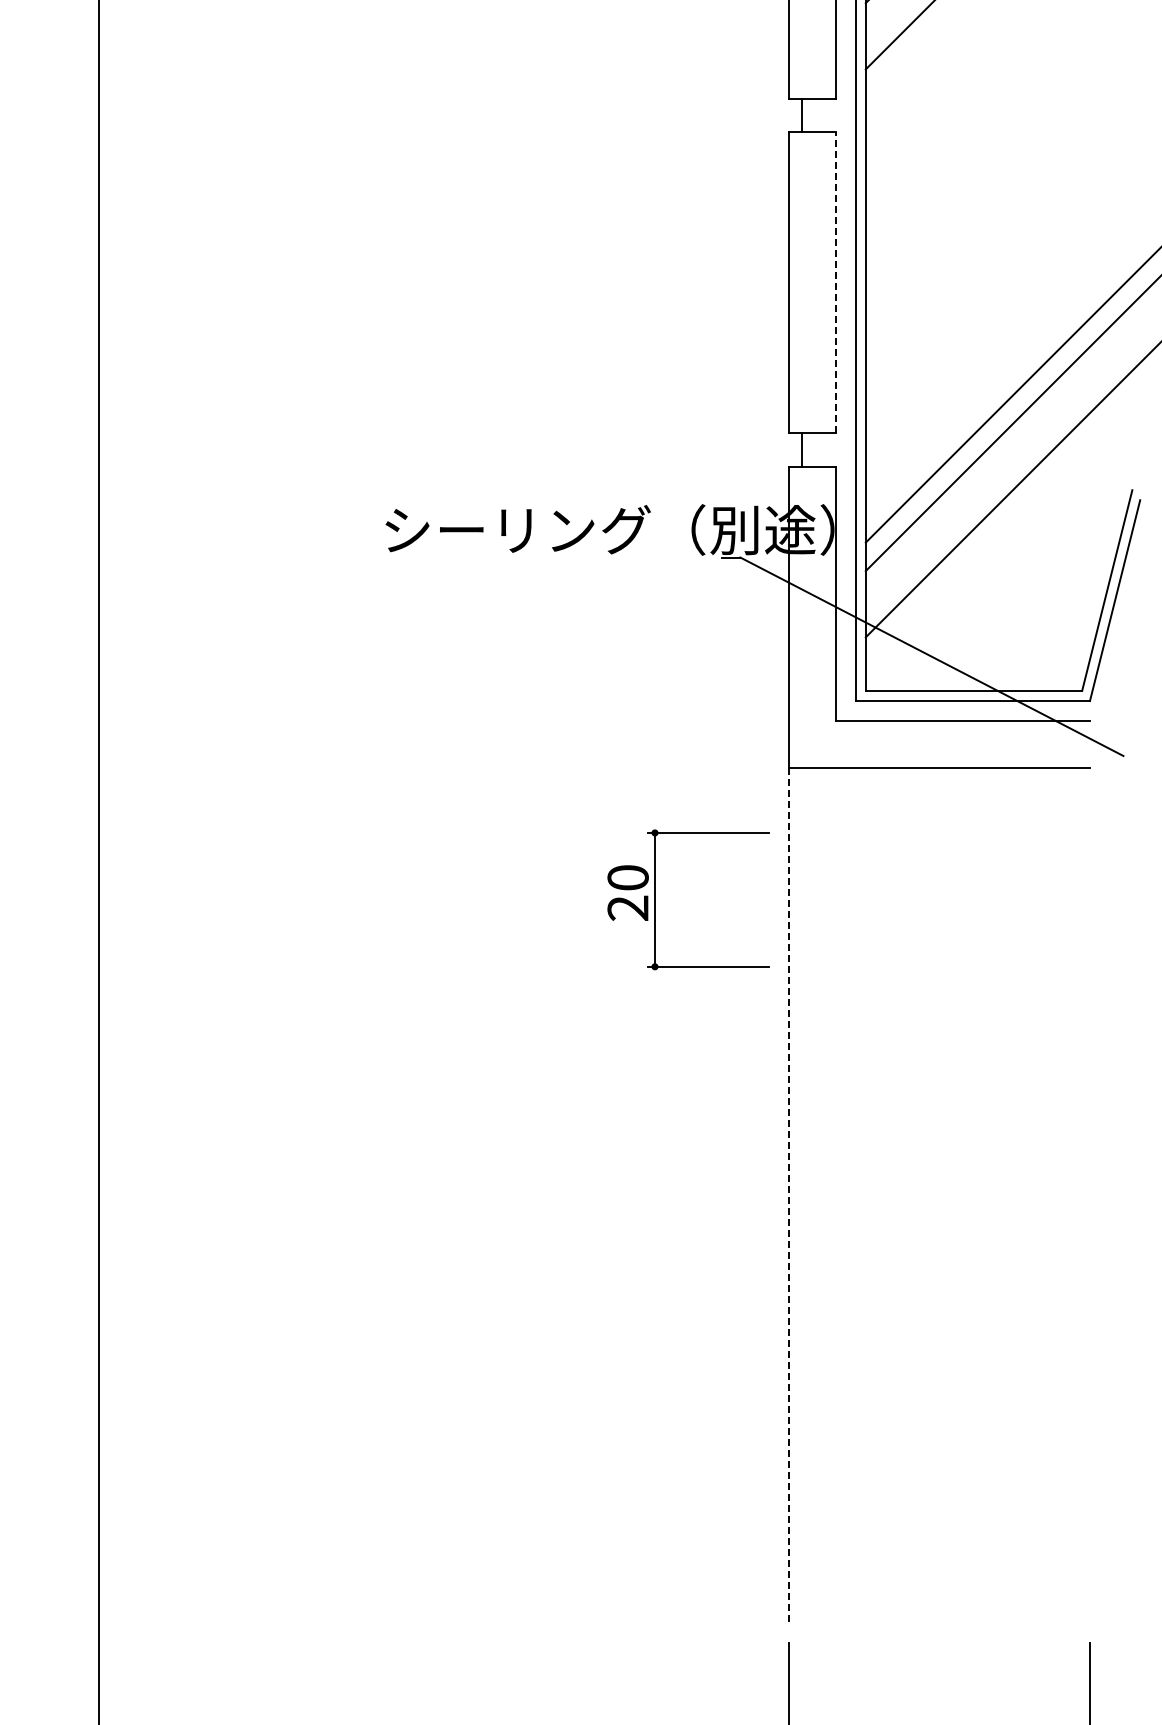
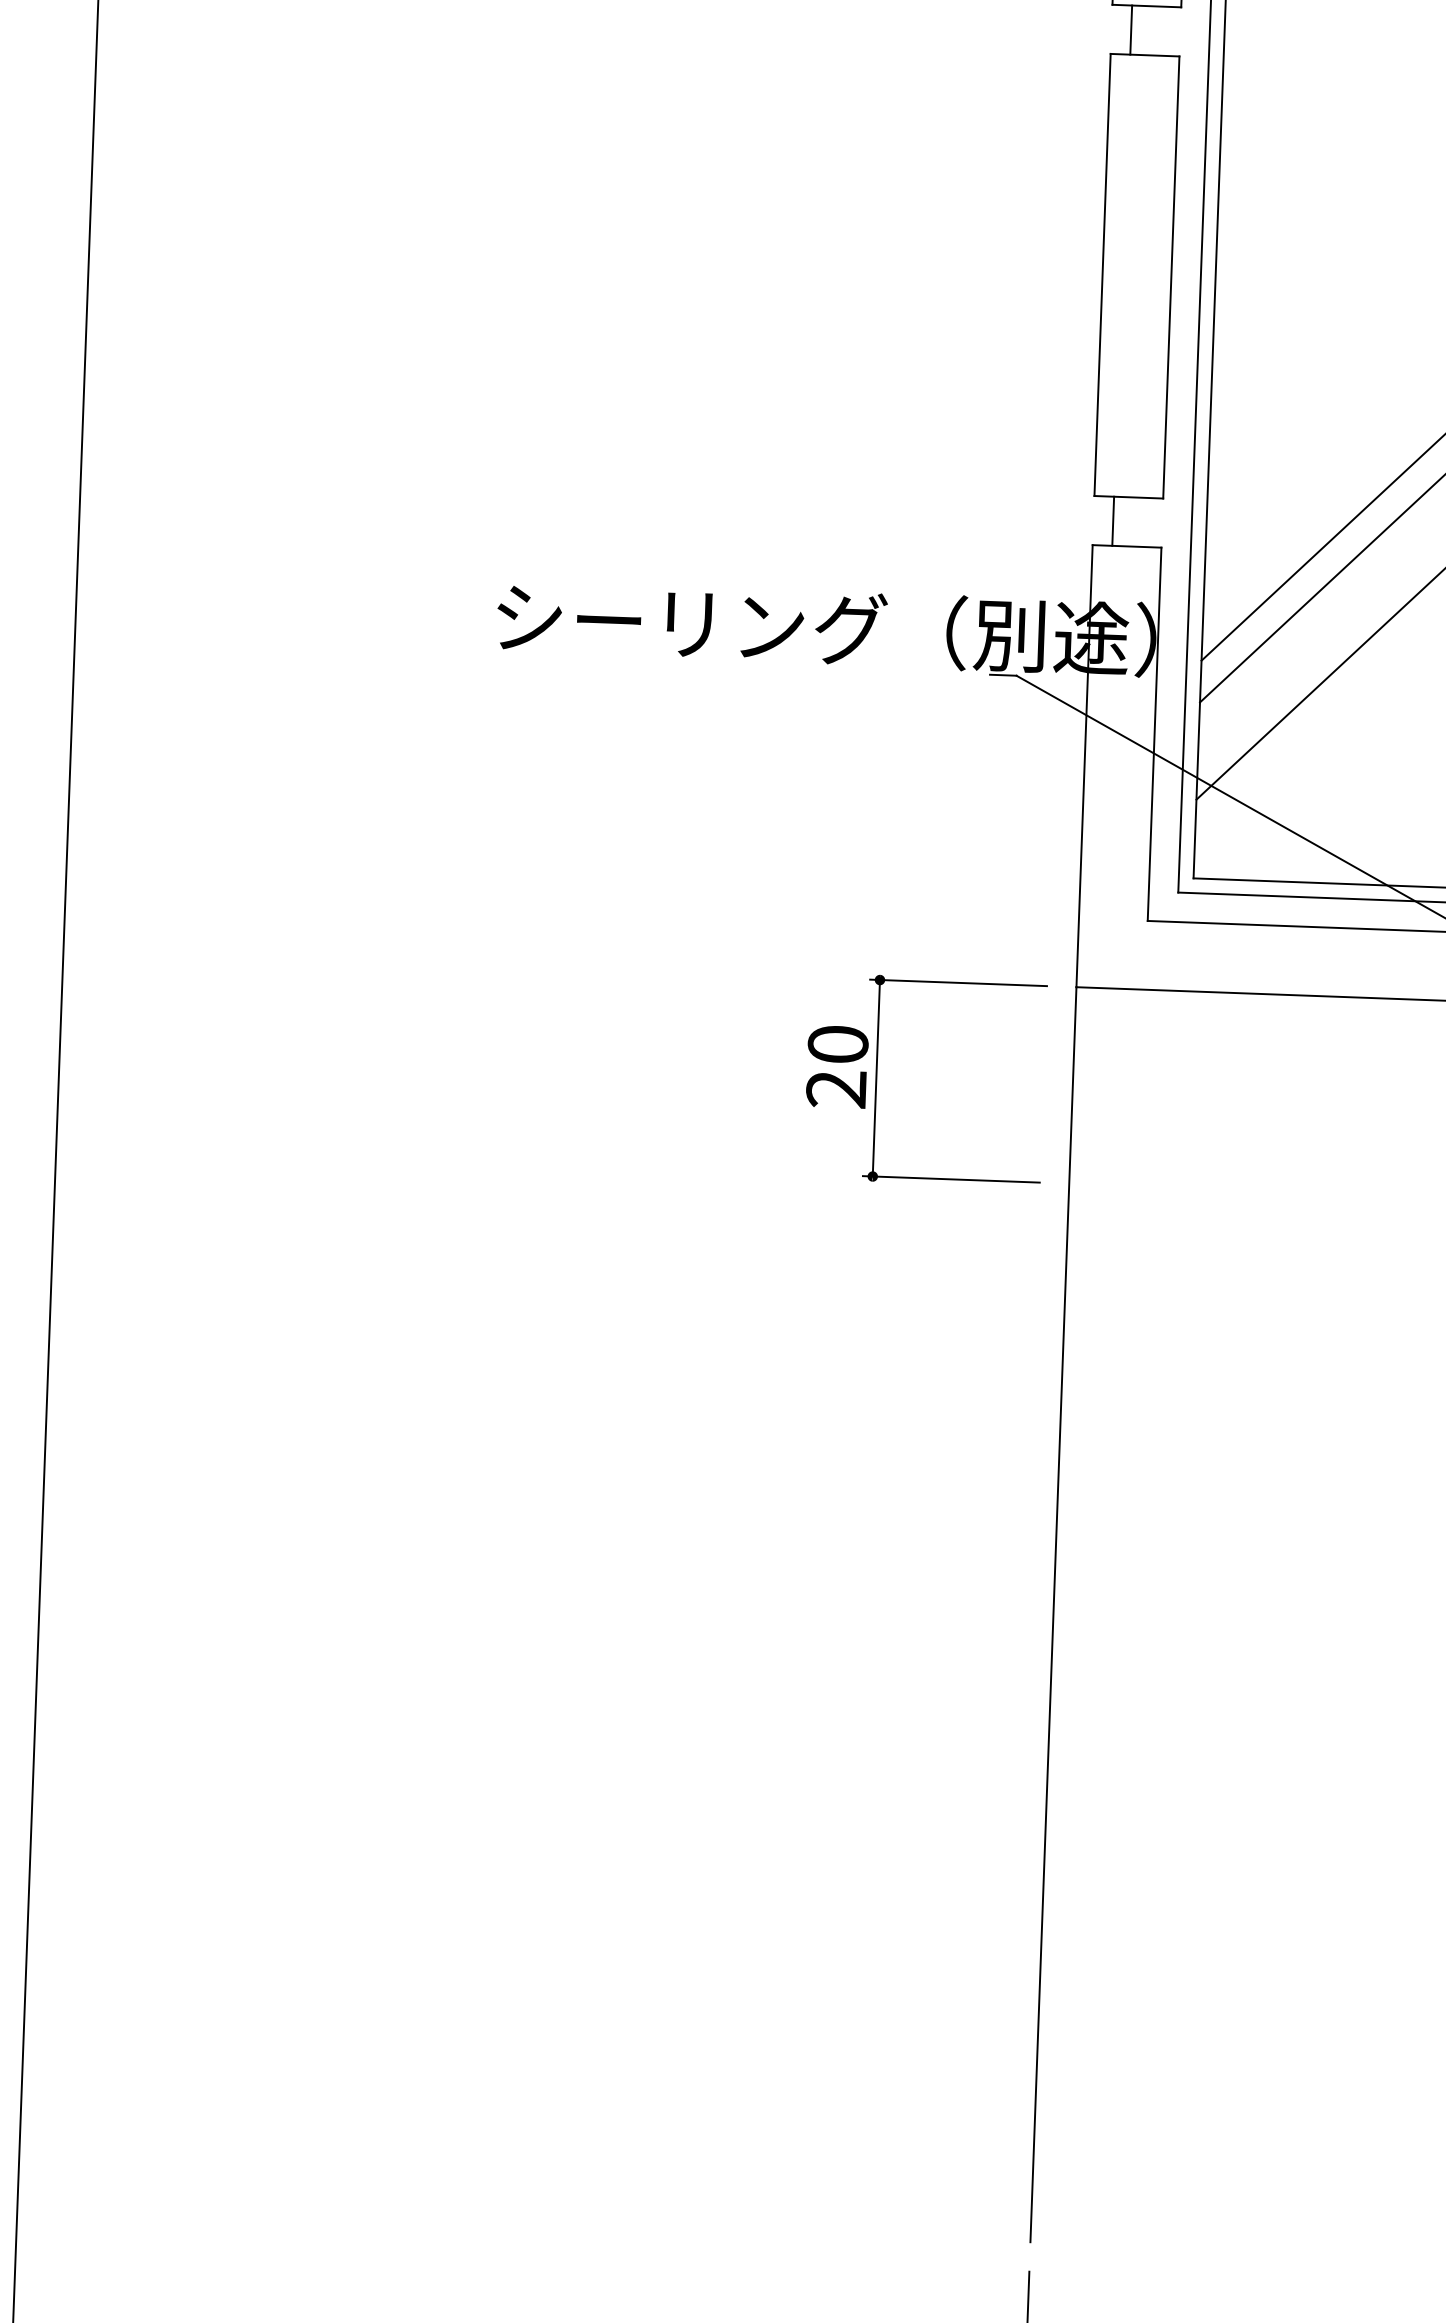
line: (835, 282) -> (1171, 277), dashed -> solid
part: (655, 899) -> (877, 1077), moved
line: (788, 1195) -> (1052, 1614), dashed -> solid

